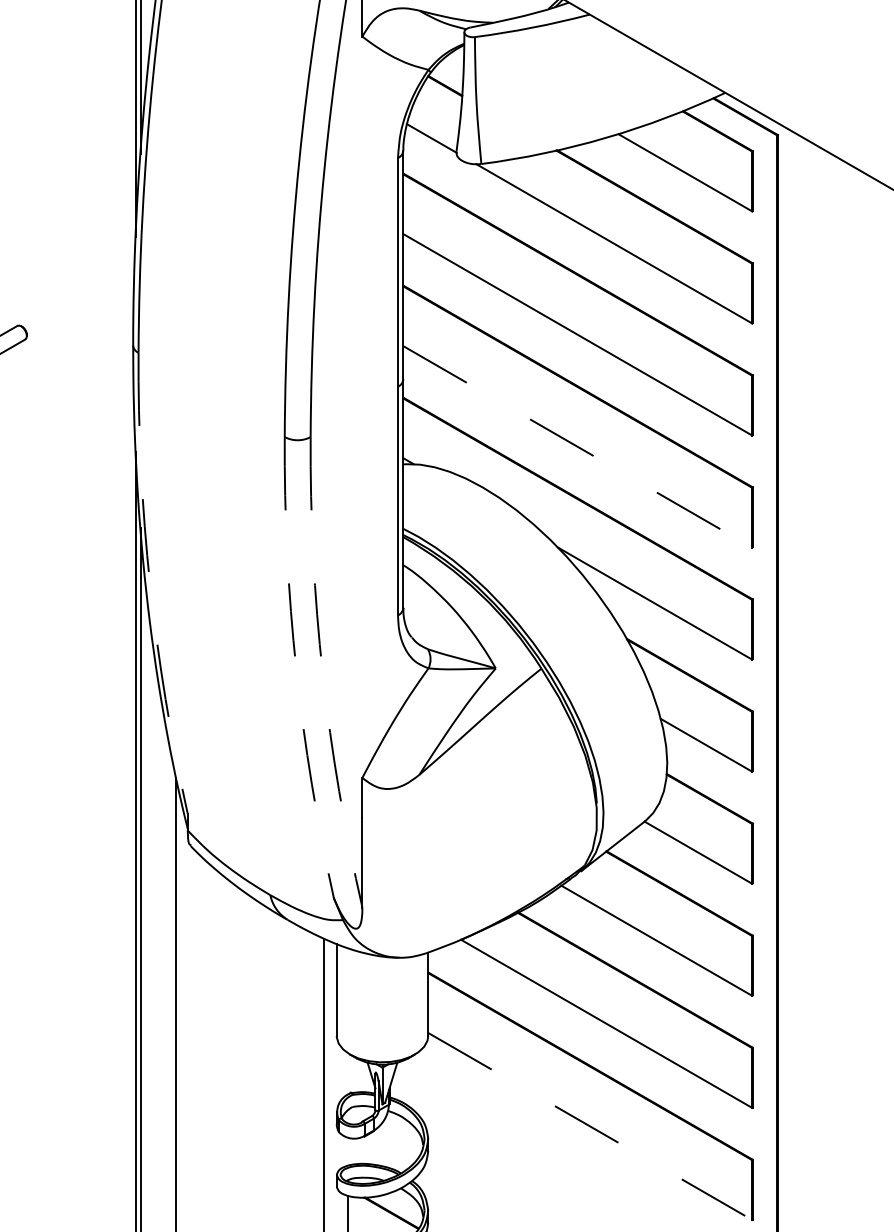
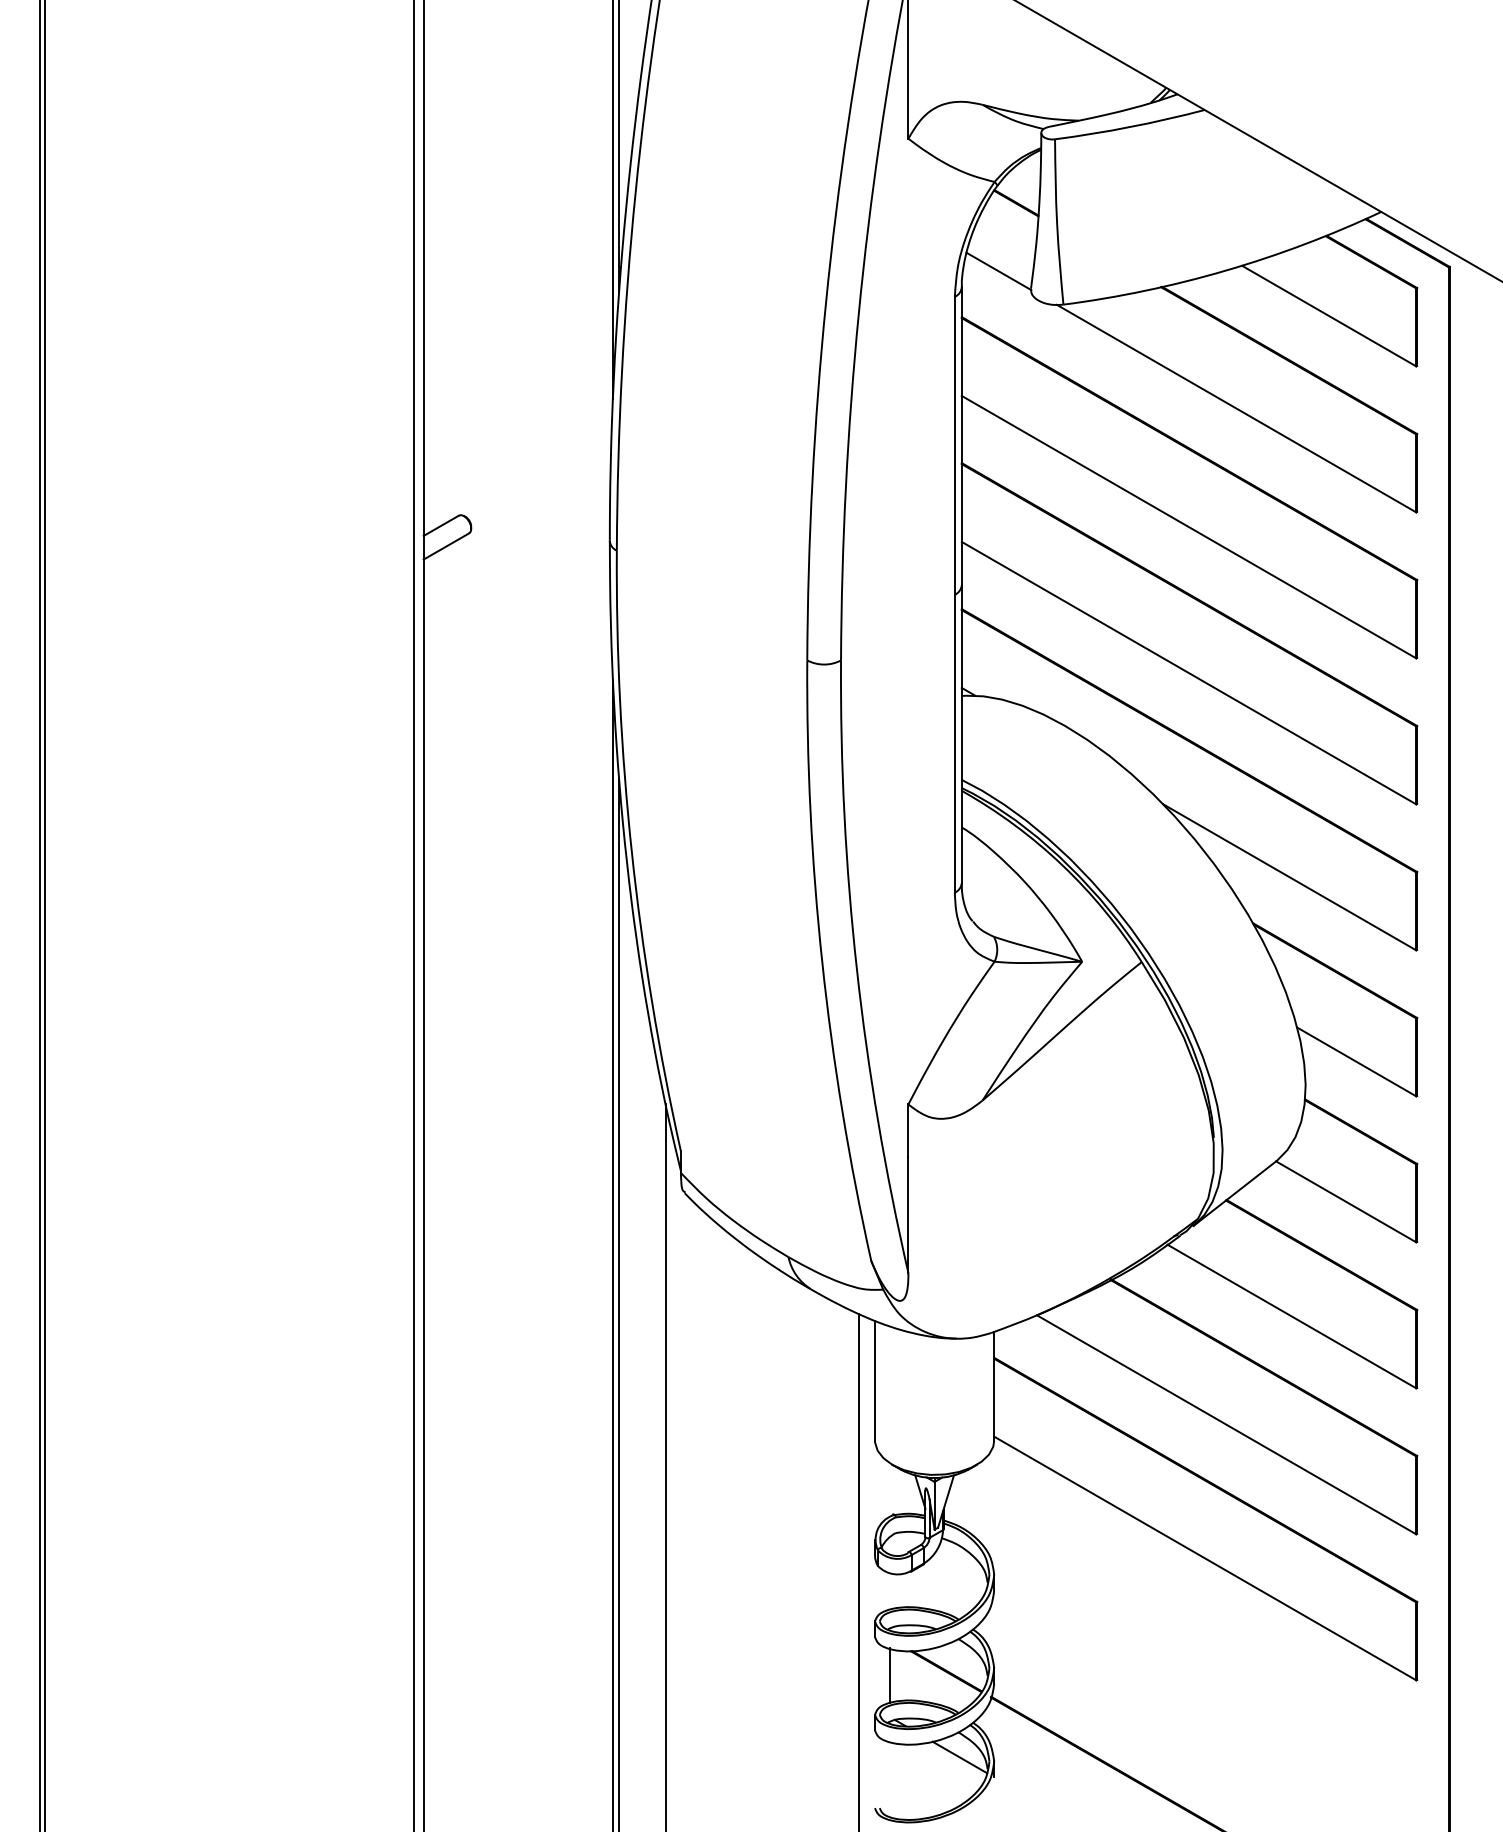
line: (578, 447) -> (1189, 673), dashed -> solid
arc: (149, 584) -> (631, 852), dashed -> solid
arc: (296, 668) -> (822, 962), dashed -> solid
arc: (322, 673) -> (856, 968), dashed -> solid
line: (590, 1126) -> (1205, 1558), dashed -> solid

